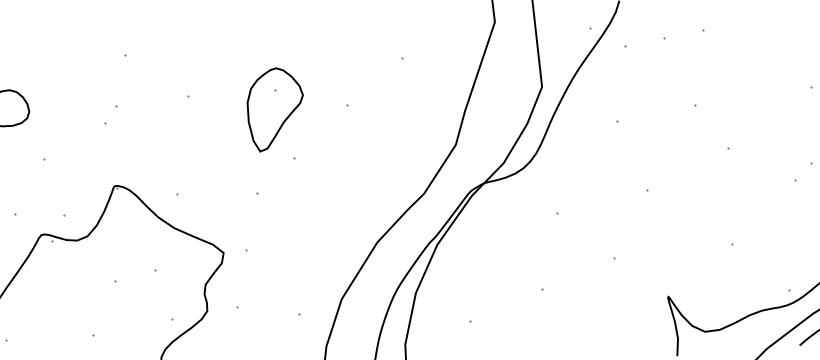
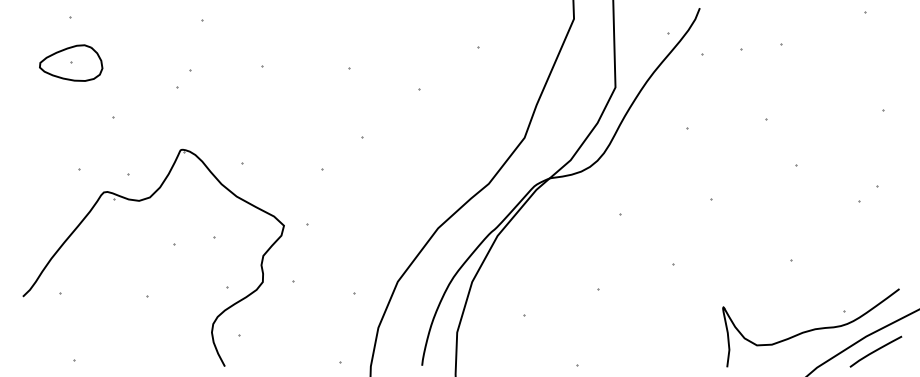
part: (275, 108) -> (348, 86), removed

